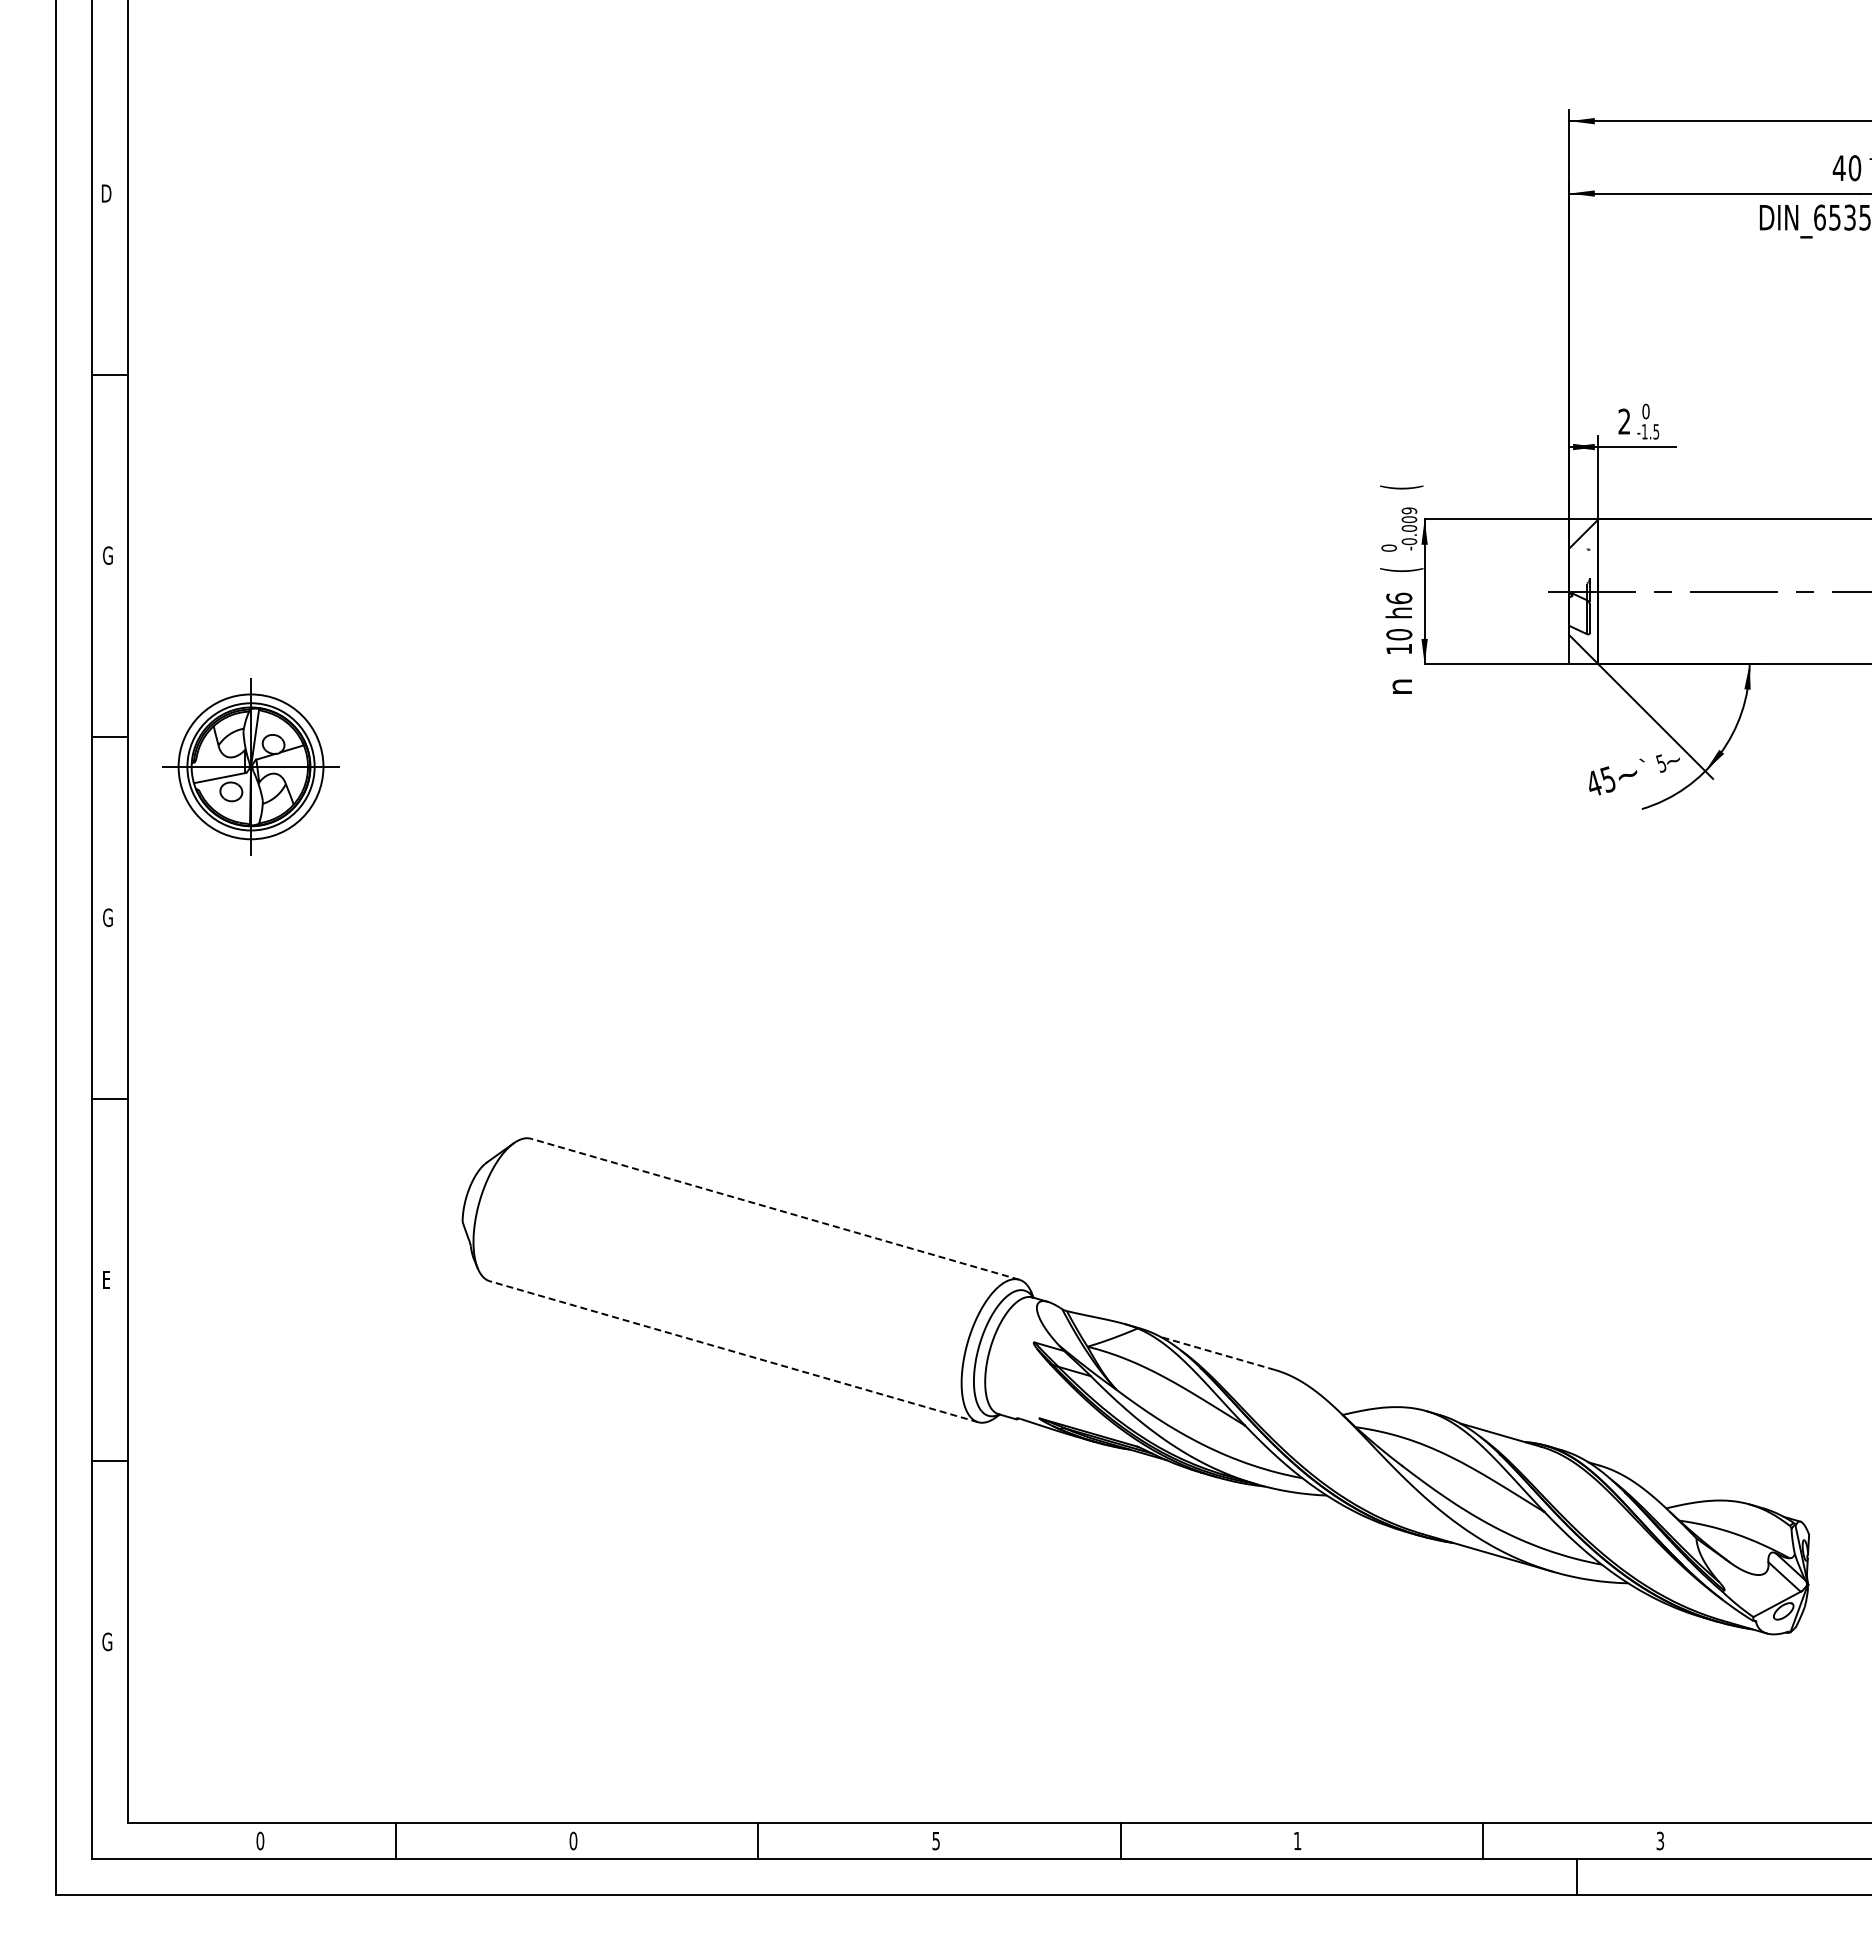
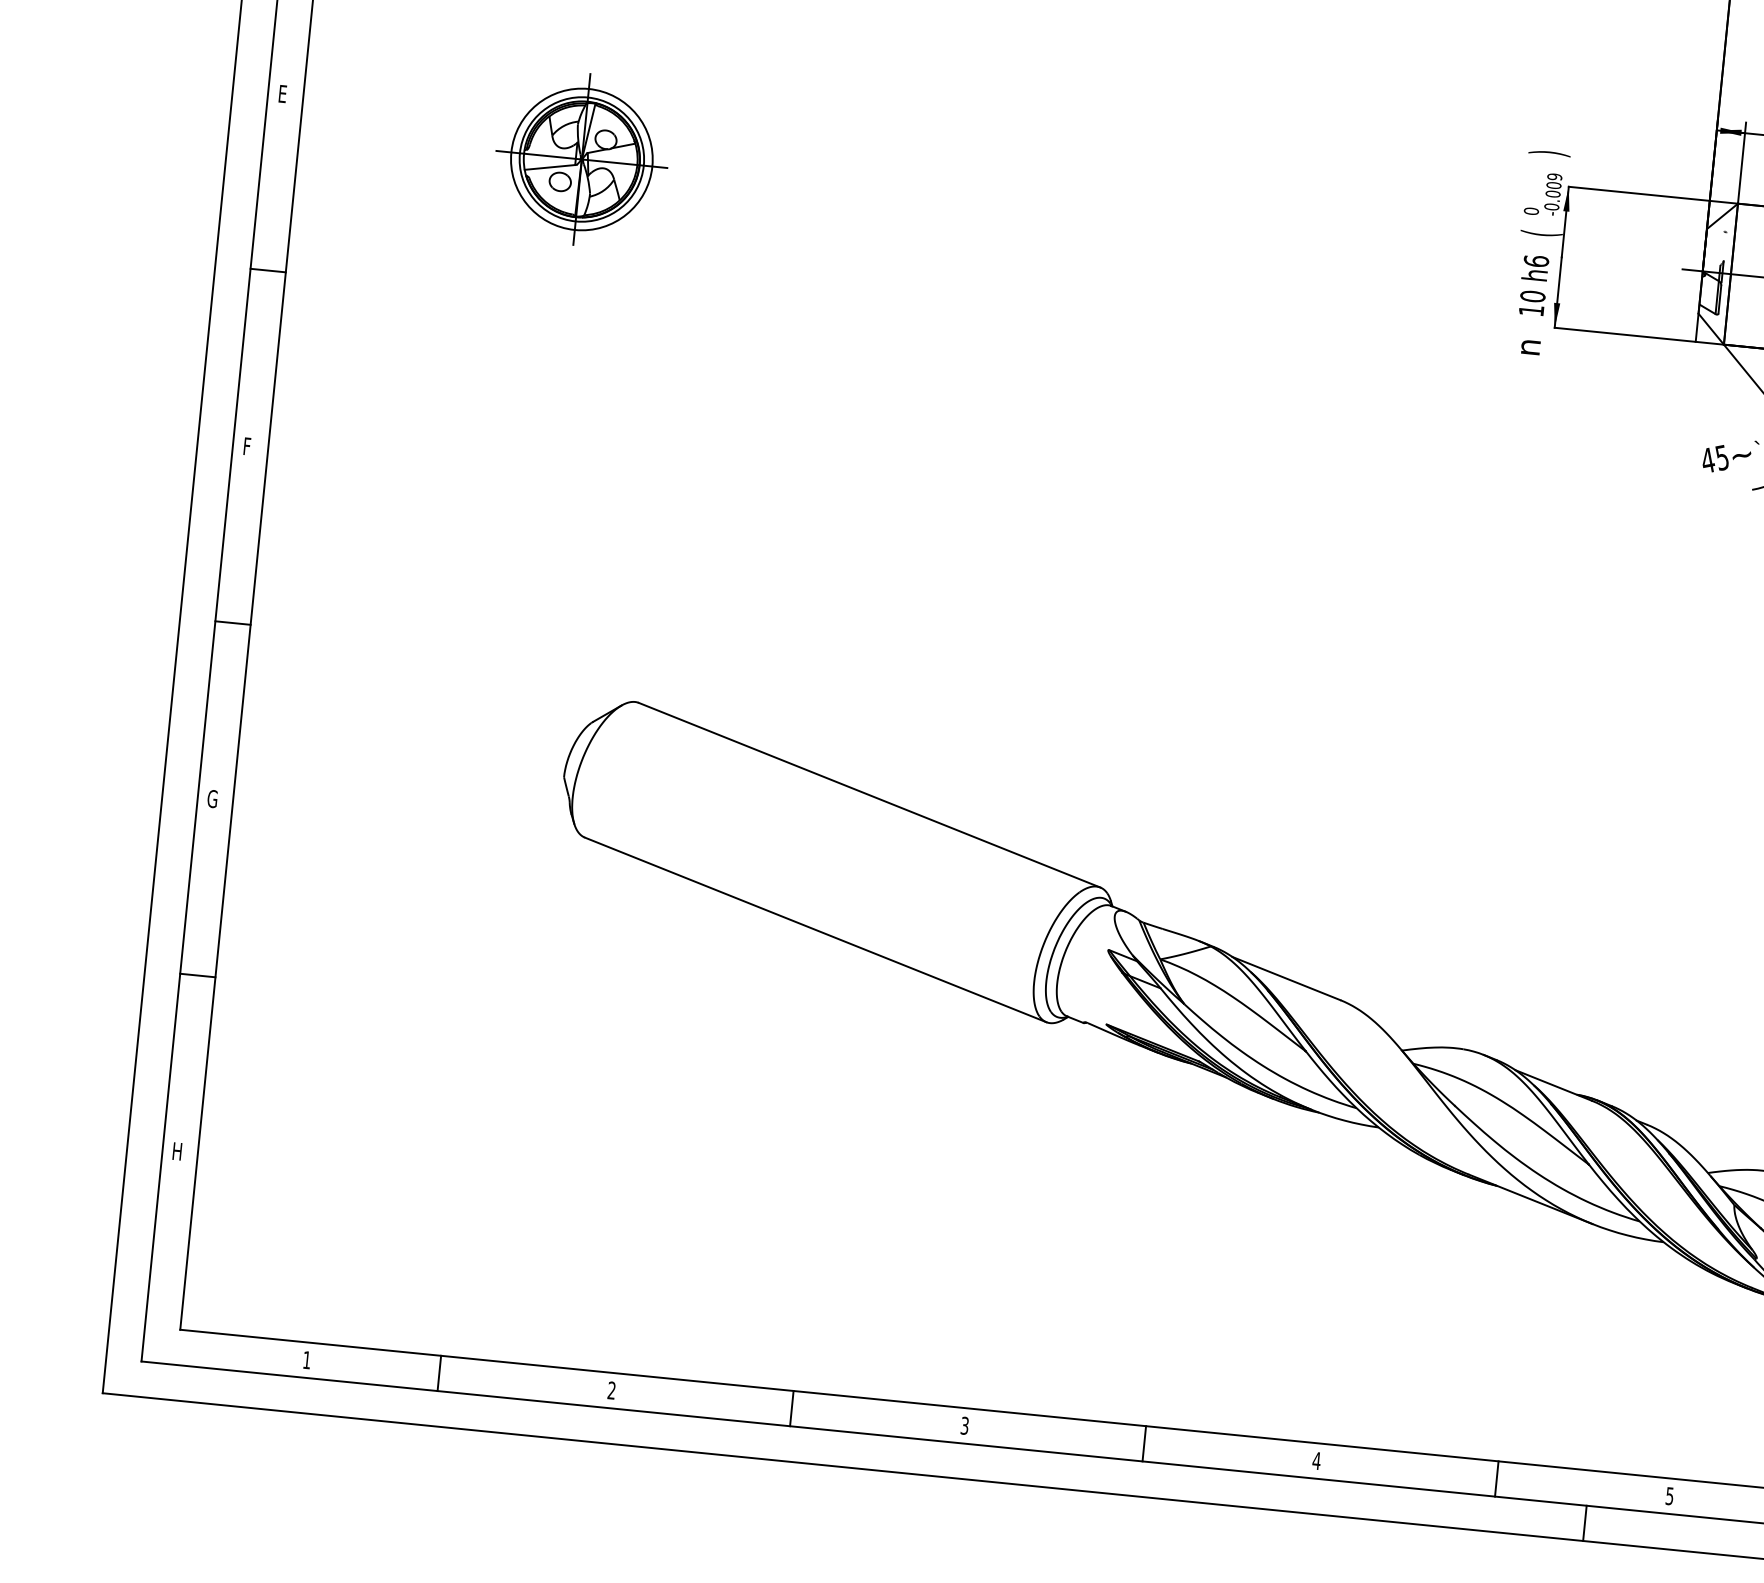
text: (1401, 487) -> (1549, 153), ( -> )
text: (107, 555) -> (283, 93), G -> E
part: (250, 766) -> (581, 159), moved
text: (107, 917) -> (247, 446), G -> F
line: (774, 1209) -> (868, 795), dashed -> solid
text: (107, 1279) -> (212, 798), E -> G
line: (733, 1351) -> (815, 929), dashed -> solid
line: (1217, 1353) -> (1286, 978), dashed -> solid
text: (107, 1641) -> (177, 1151), G -> H
text: (260, 1840) -> (307, 1359), 0 -> 1
text: (573, 1840) -> (611, 1390), 0 -> 2
text: (935, 1840) -> (964, 1425), 5 -> 3
text: (1660, 1840) -> (1670, 1495), 3 -> 5
text: (1297, 1841) -> (1316, 1461), 1 -> 4

